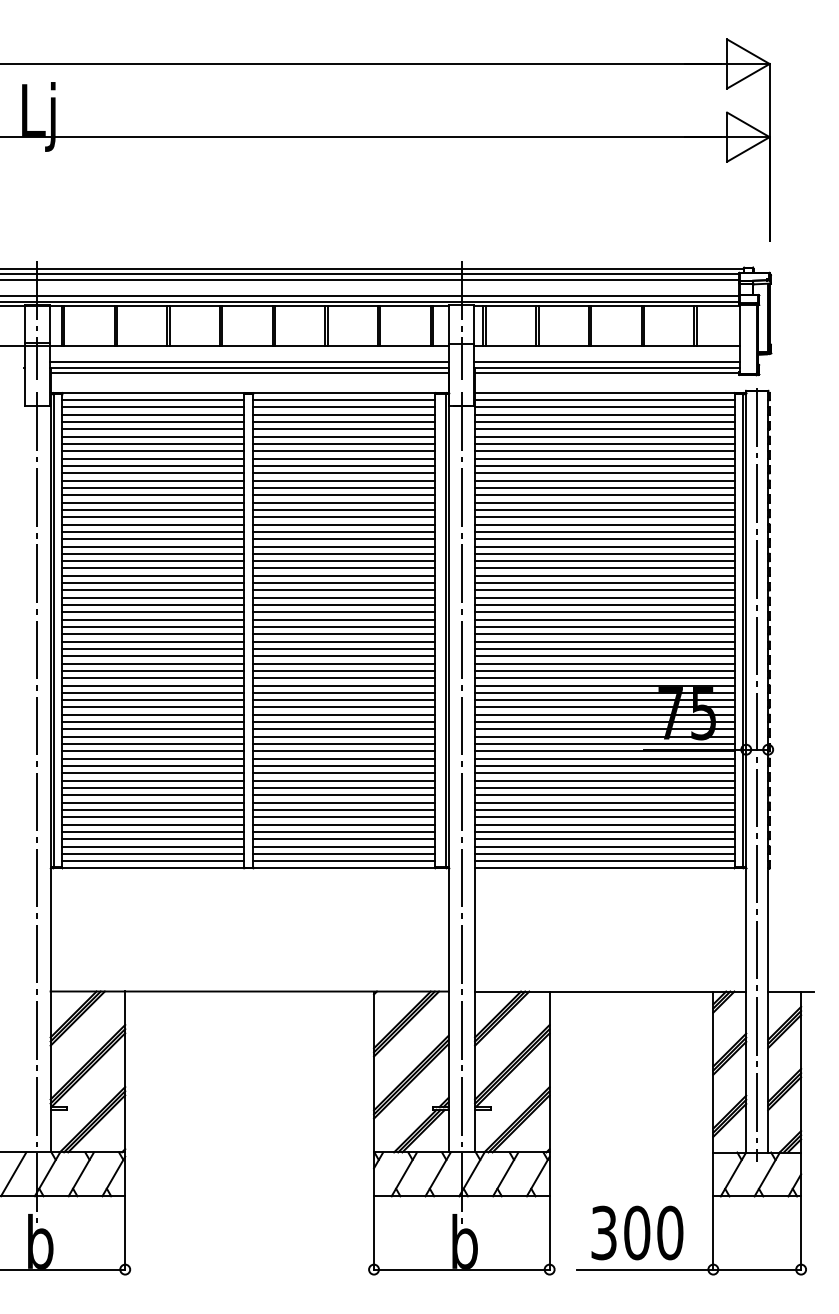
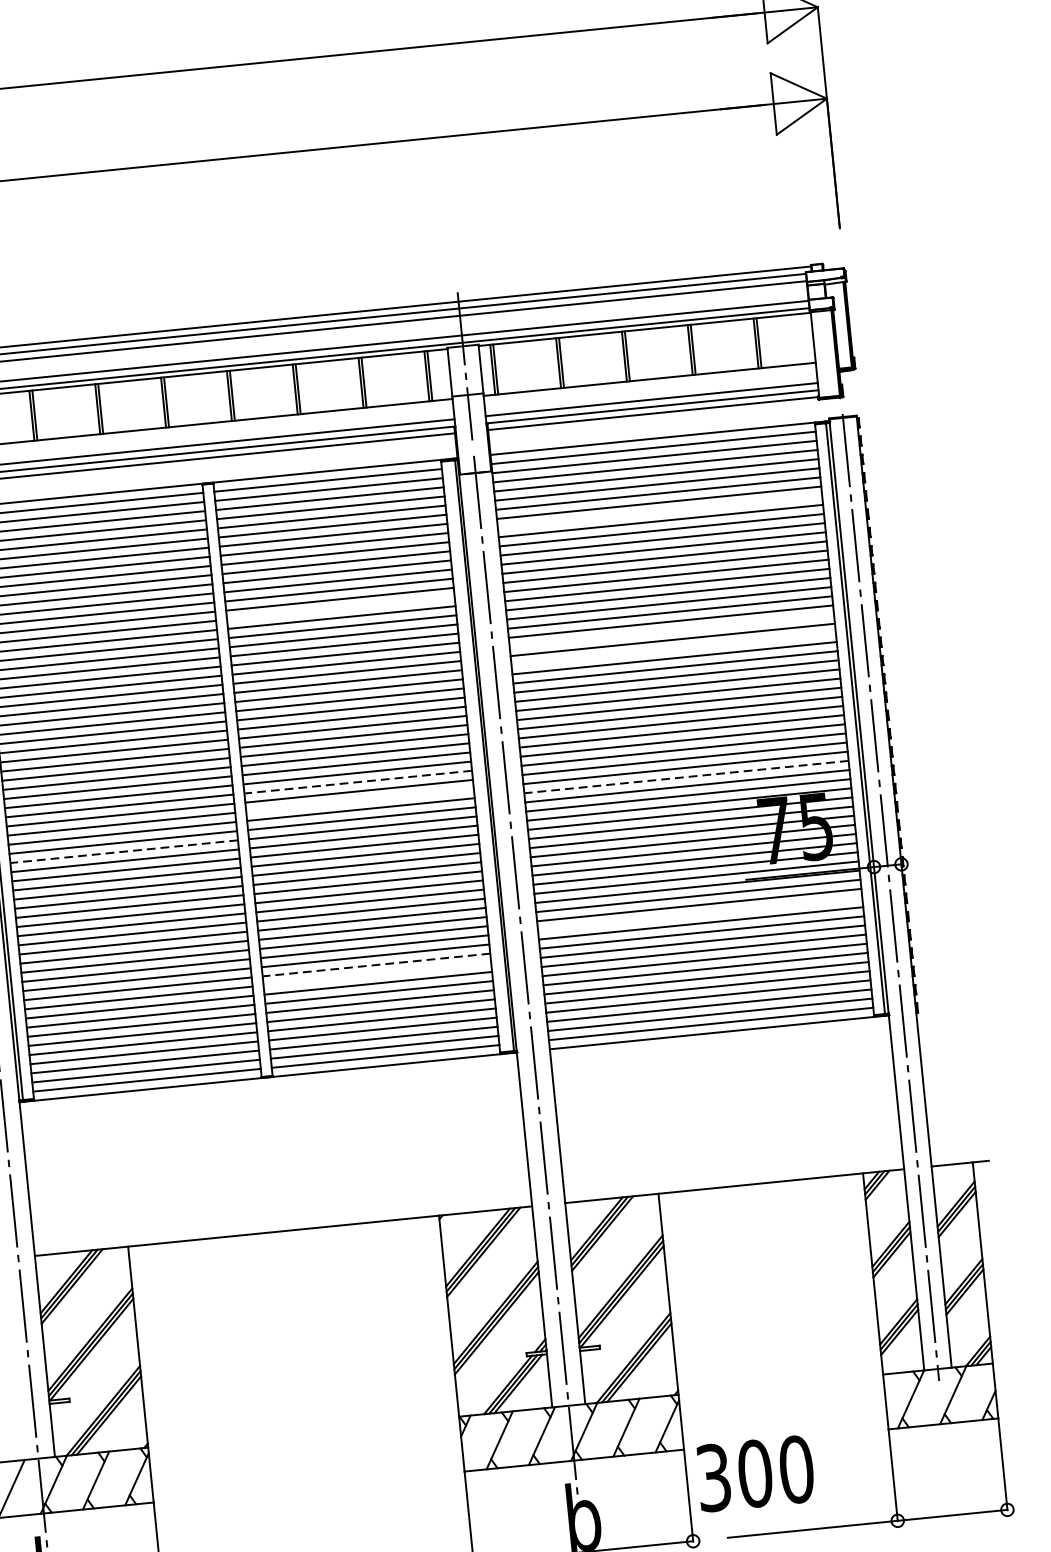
line: (604, 451) -> (659, 512), removed
line: (344, 502) -> (341, 608), removed
line: (604, 546) -> (671, 630), removed
line: (604, 561) -> (673, 649), removed
line: (343, 641) -> (357, 782), solid -> dashed
line: (344, 656) -> (360, 800), removed
line: (604, 663) -> (686, 777), solid -> dashed
line: (152, 678) -> (123, 852), solid -> dashed
line: (604, 773) -> (699, 914), removed
line: (343, 787) -> (375, 964), solid -> dashed
line: (344, 795) -> (377, 974), removed
text: (637, 1232) -> (755, 1473), moved

